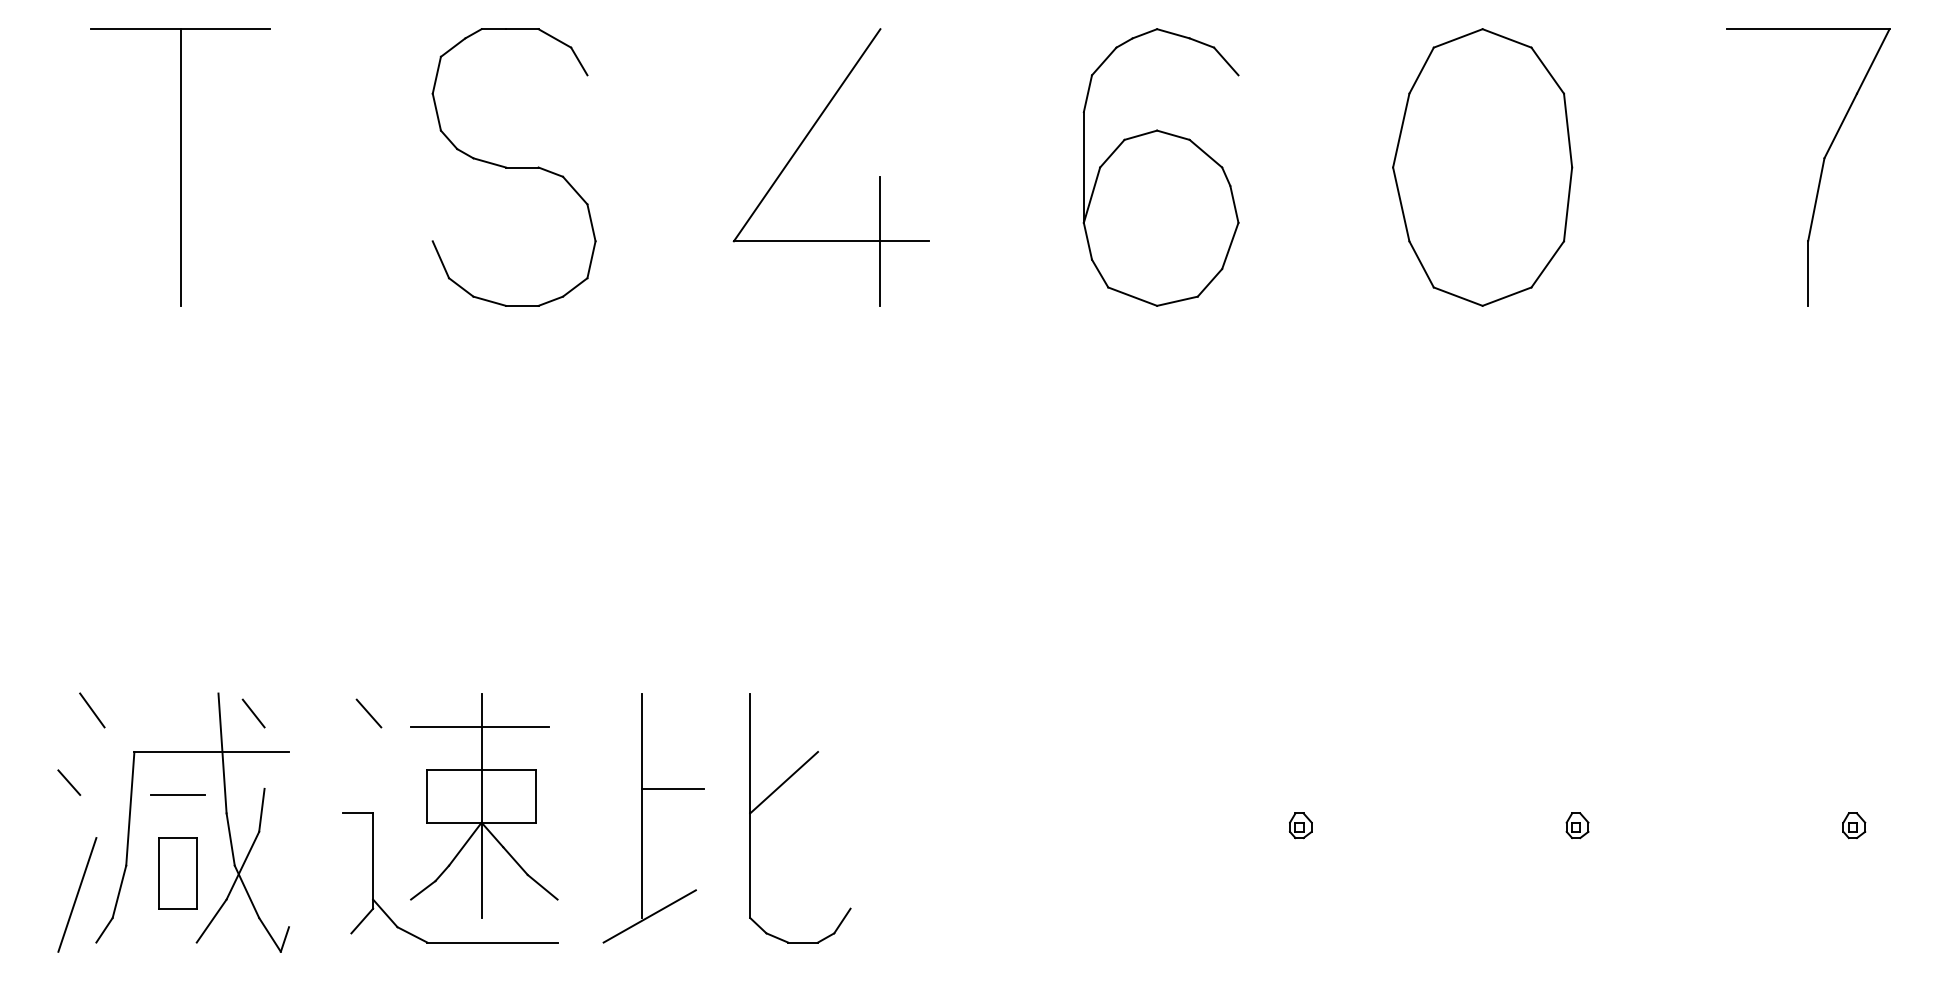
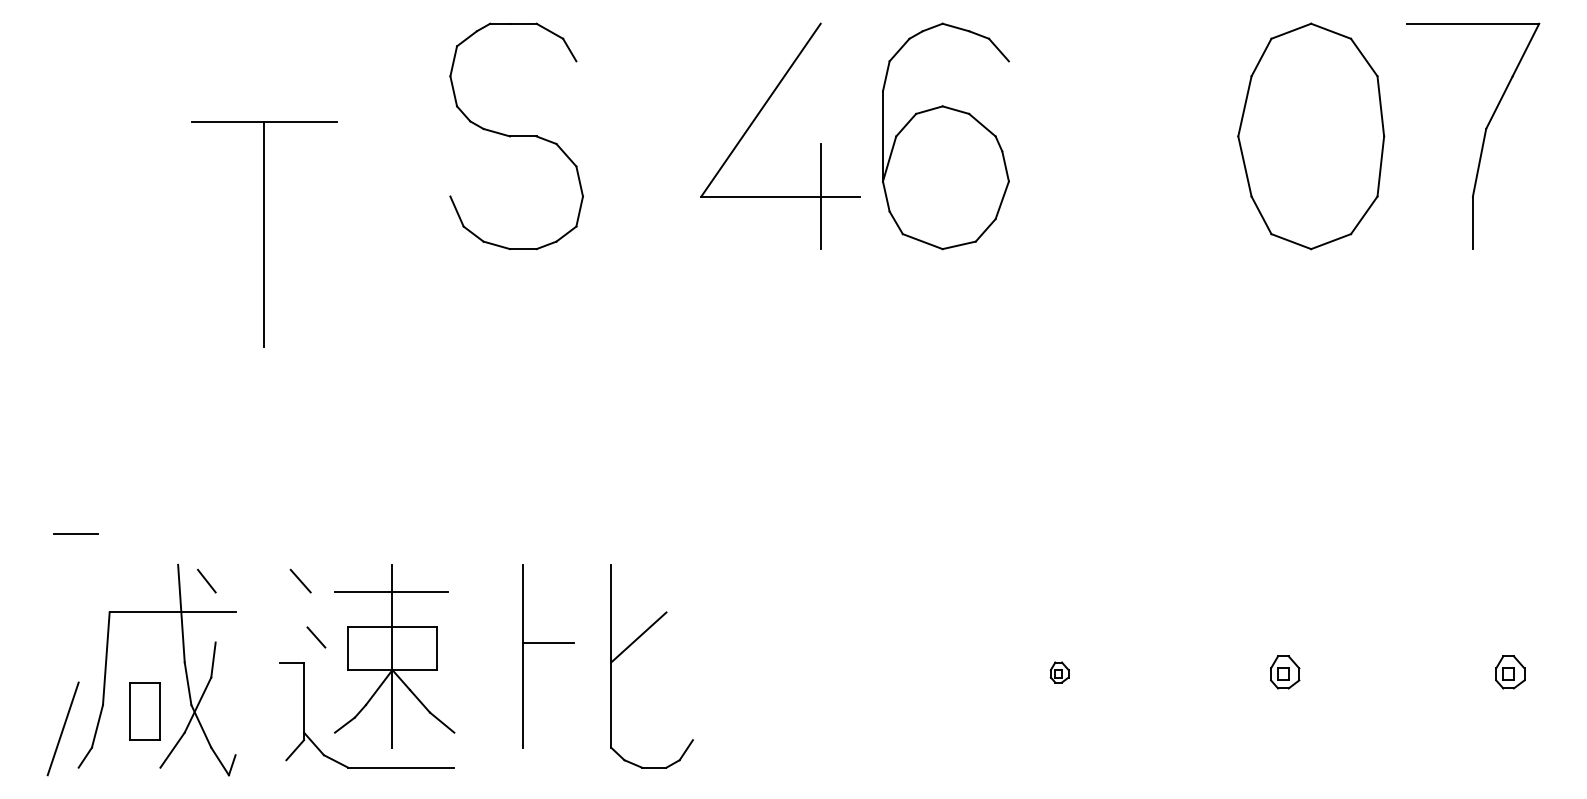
part: (799, 148) -> (754, 120), moved
part: (180, 167) -> (264, 234), moved
part: (513, 167) -> (516, 136), moved
part: (1482, 167) -> (1311, 136), moved
line: (92, 710) -> (75, 578), removed
line: (69, 782) -> (316, 637), moved
line: (177, 794) -> (75, 533), moved
part: (1577, 825) -> (1285, 672), size x1.6
part: (1854, 825) -> (1510, 672), size x1.6
line: (649, 916) -> (529, 746), removed

